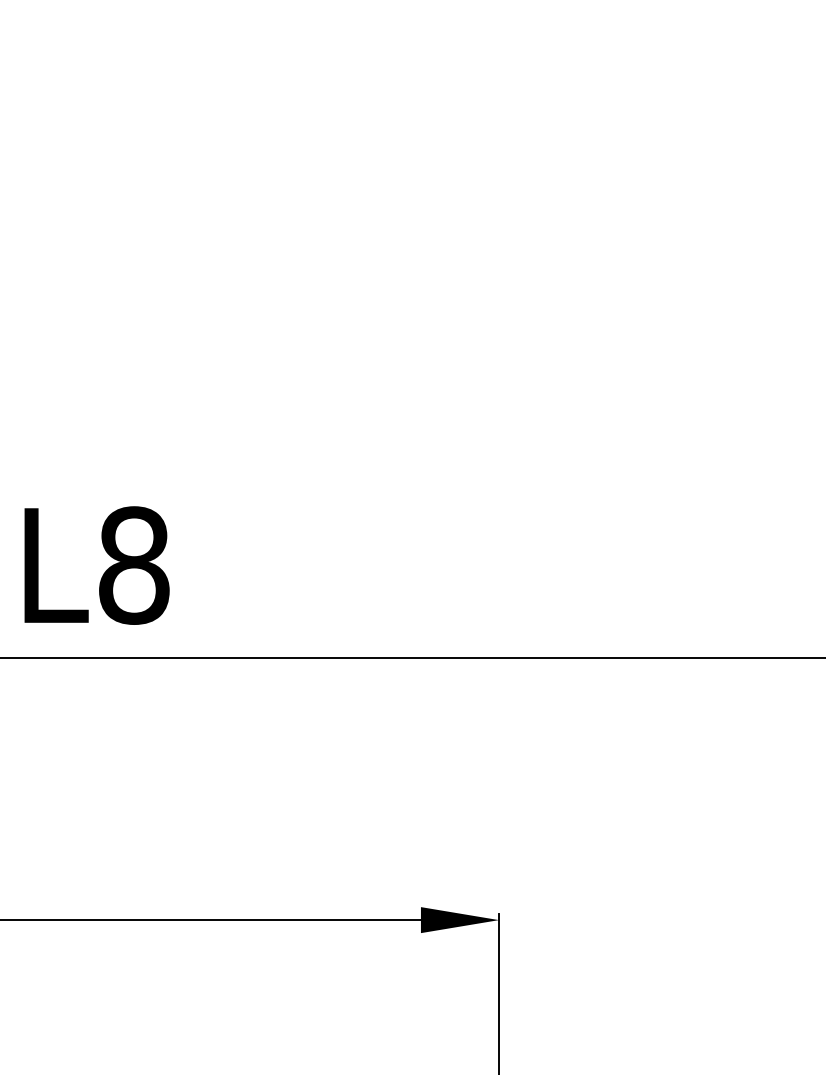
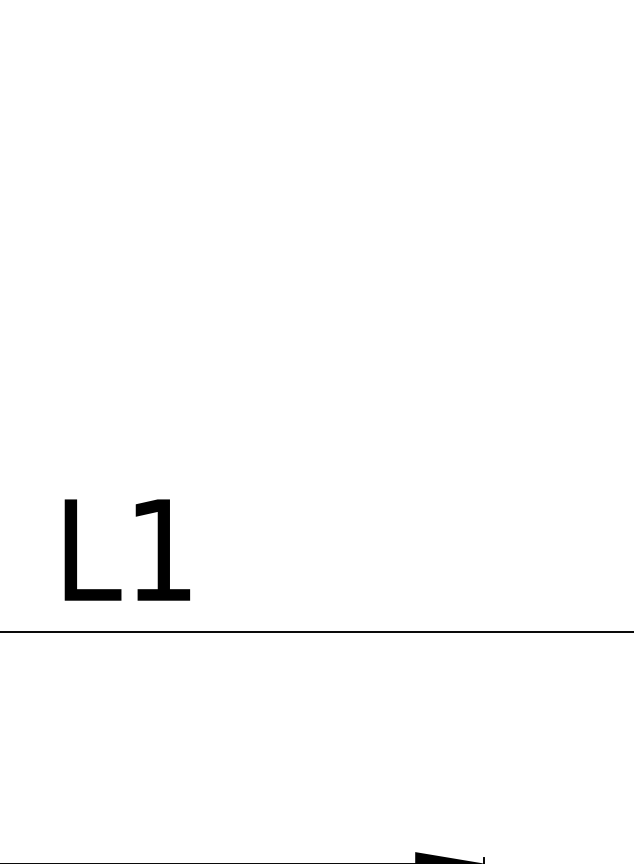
text: (134, 565) -> (161, 550), L8 -> L1

